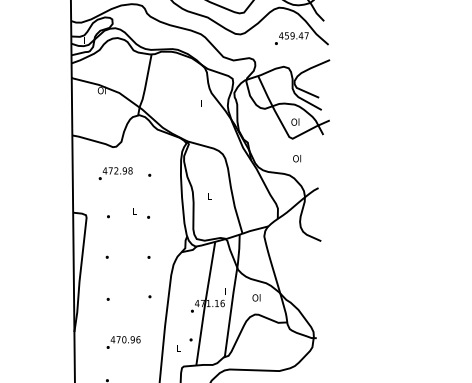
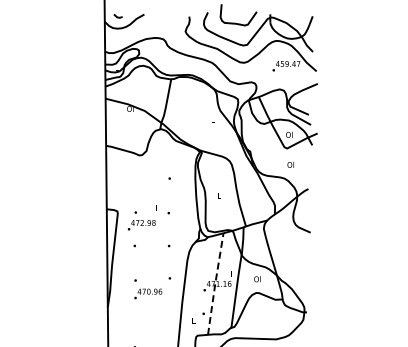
text: (115, 174) -> (141, 225), moved
line: (205, 304) -> (215, 284), solid -> dashed
text: (123, 341) -> (148, 293), moved

